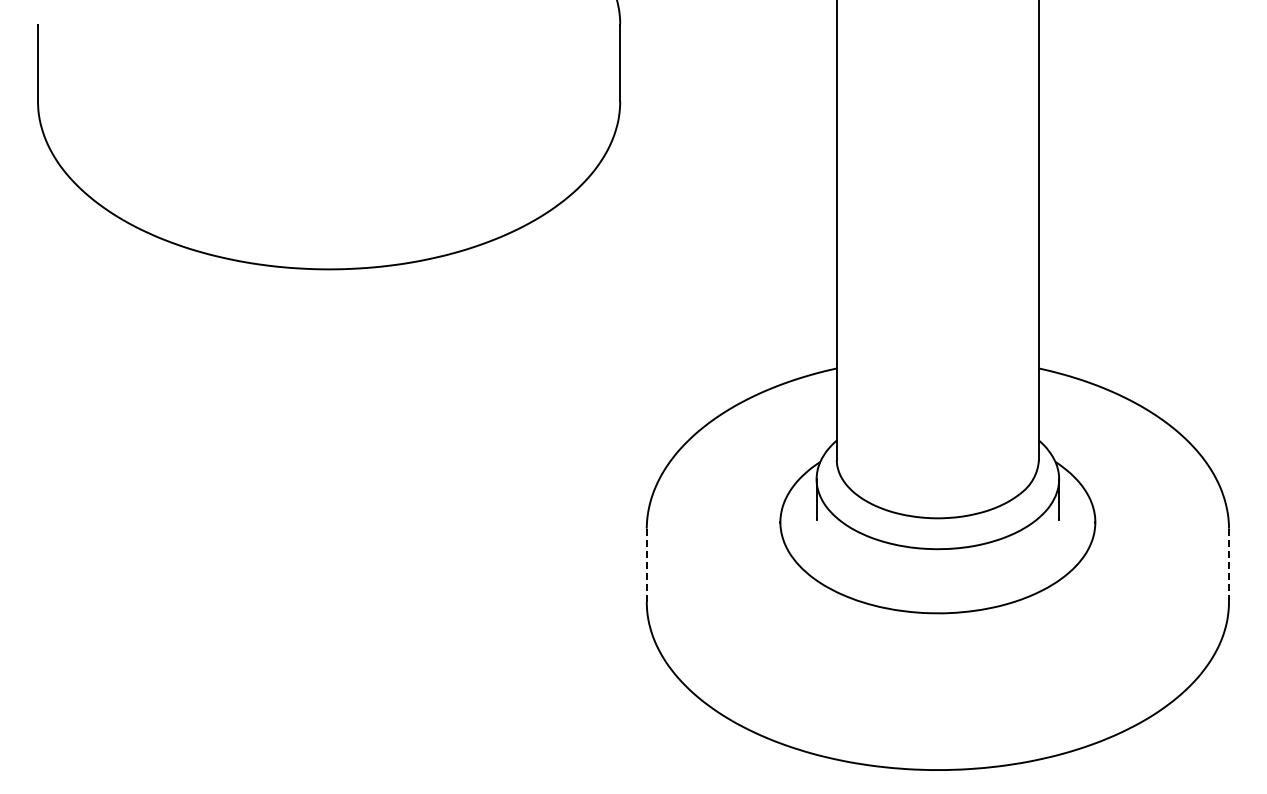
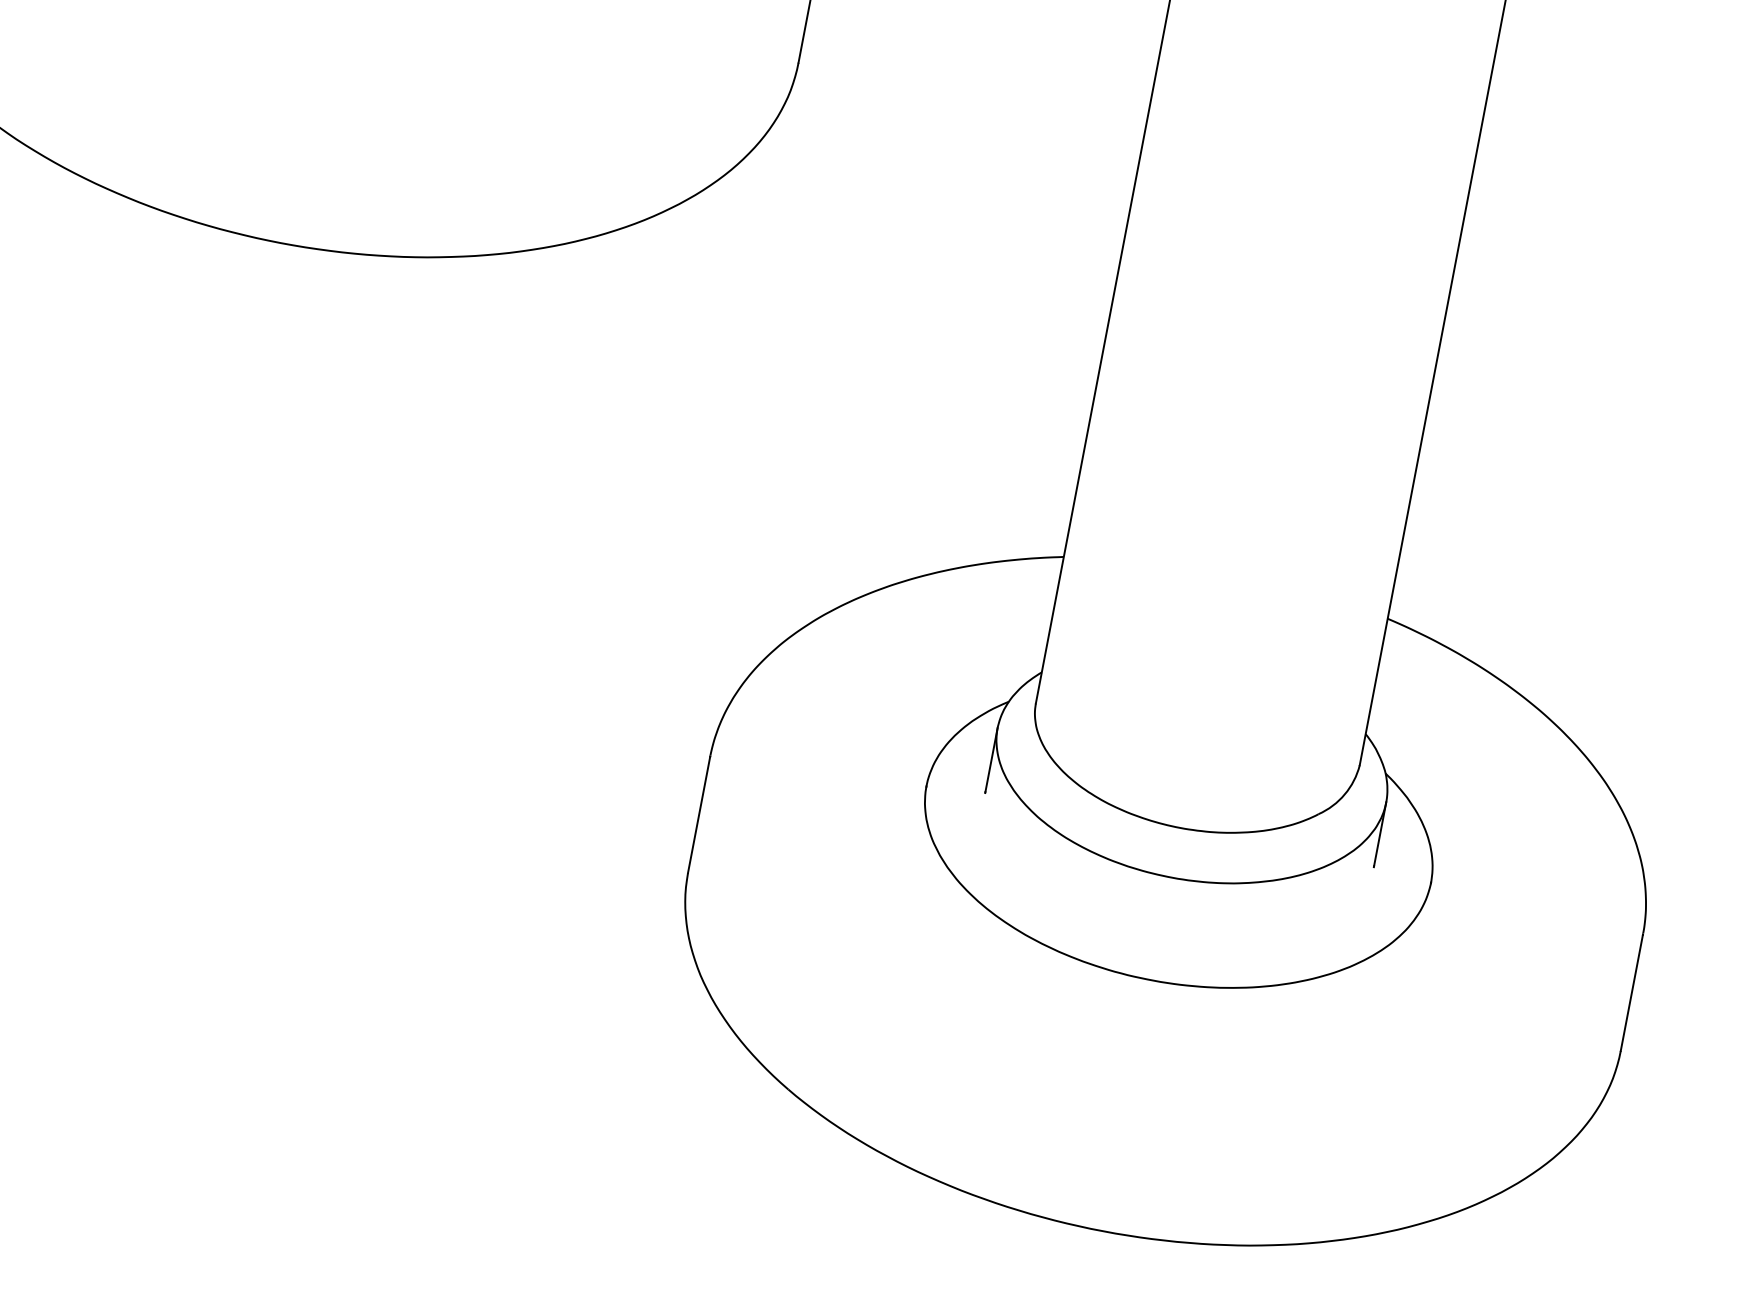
line: (1228, 565) -> (1631, 992), dashed -> solid
line: (646, 566) -> (698, 816), dashed -> solid

